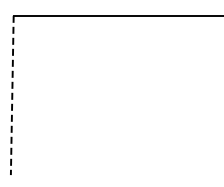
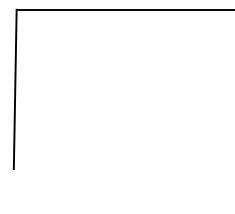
line: (12, 95) -> (15, 89), dashed -> solid

